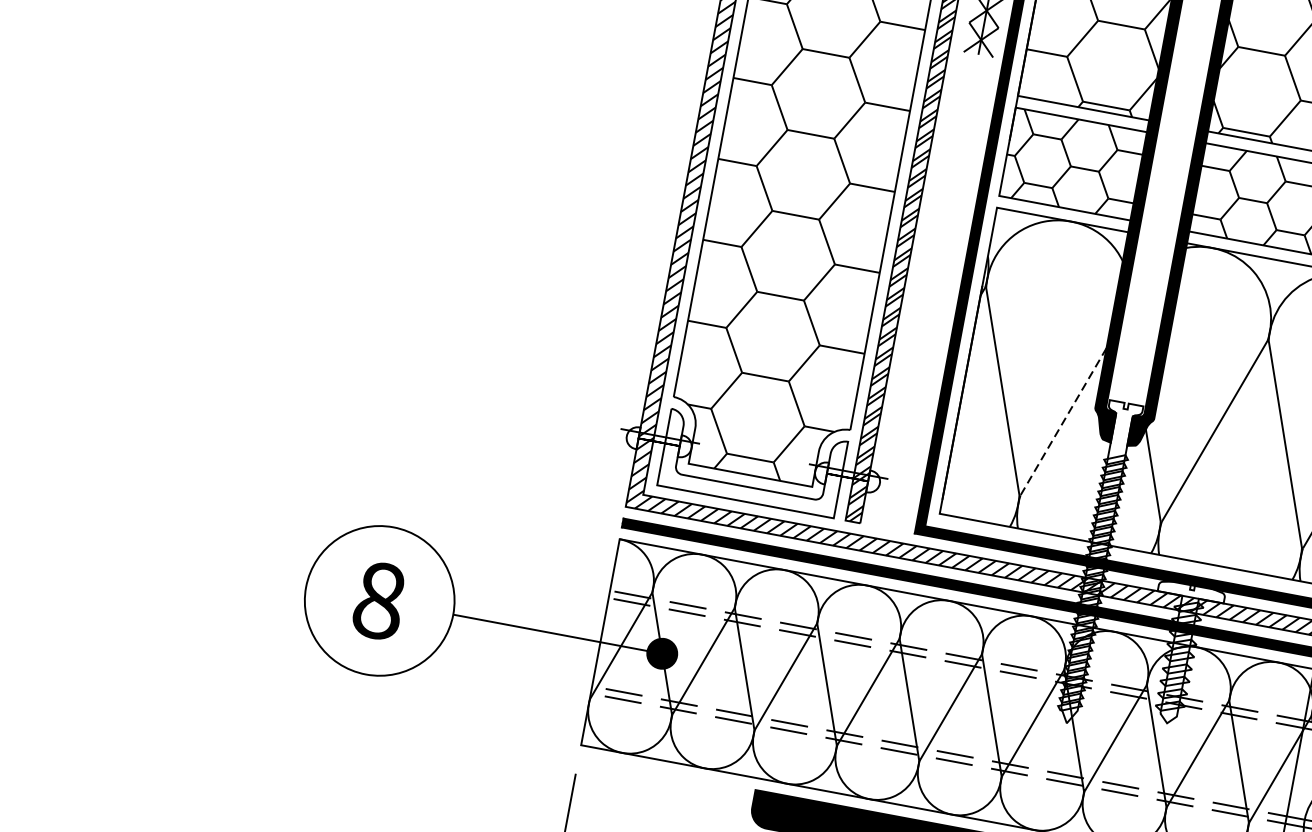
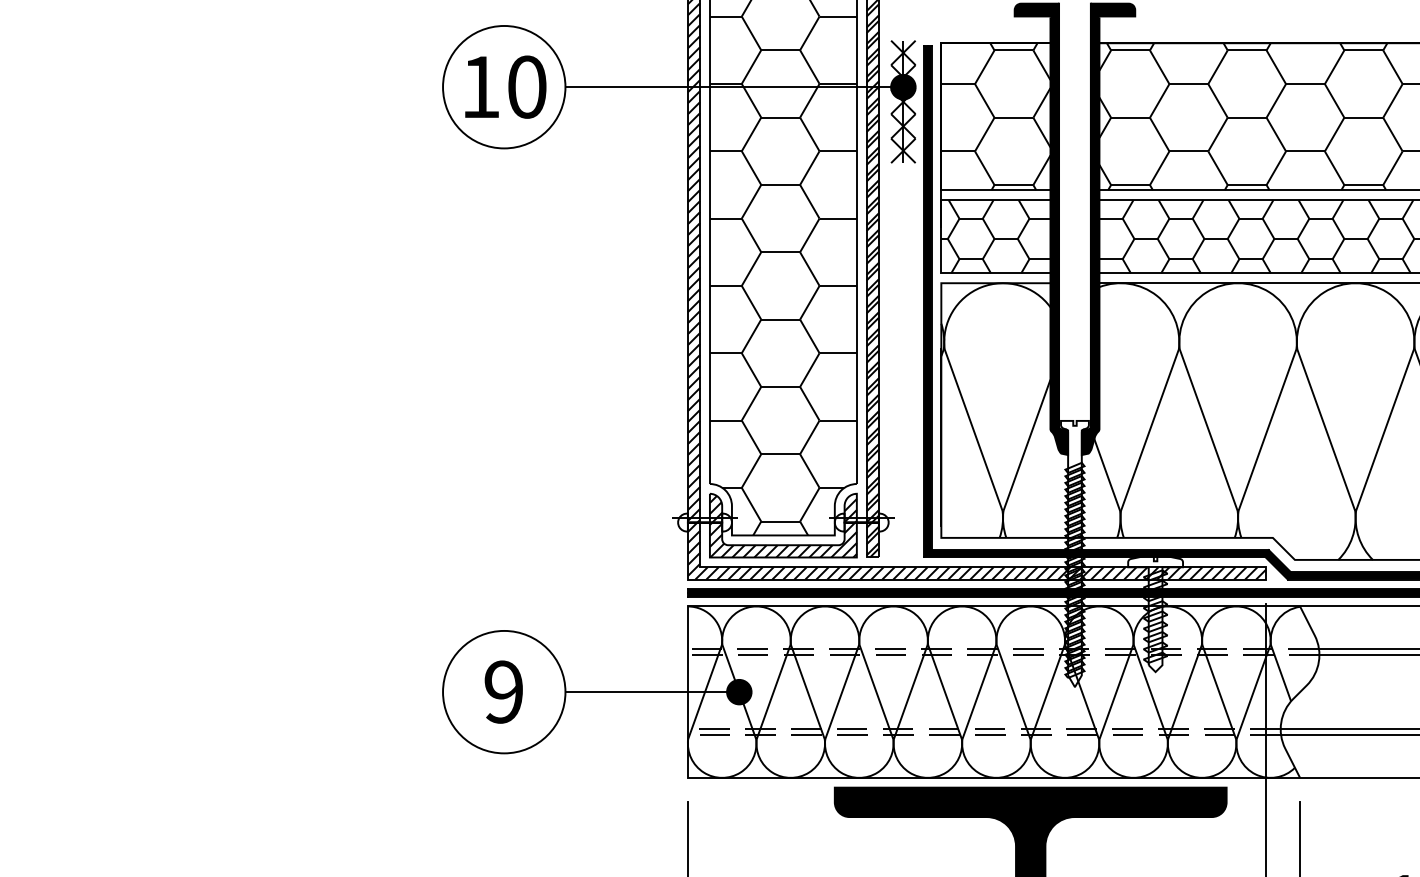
line: (1062, 421) -> (1026, 445), dashed -> solid
hatch: (751, 464) -> (782, 526), added
text: (378, 599) -> (503, 691), 8 -> 9

